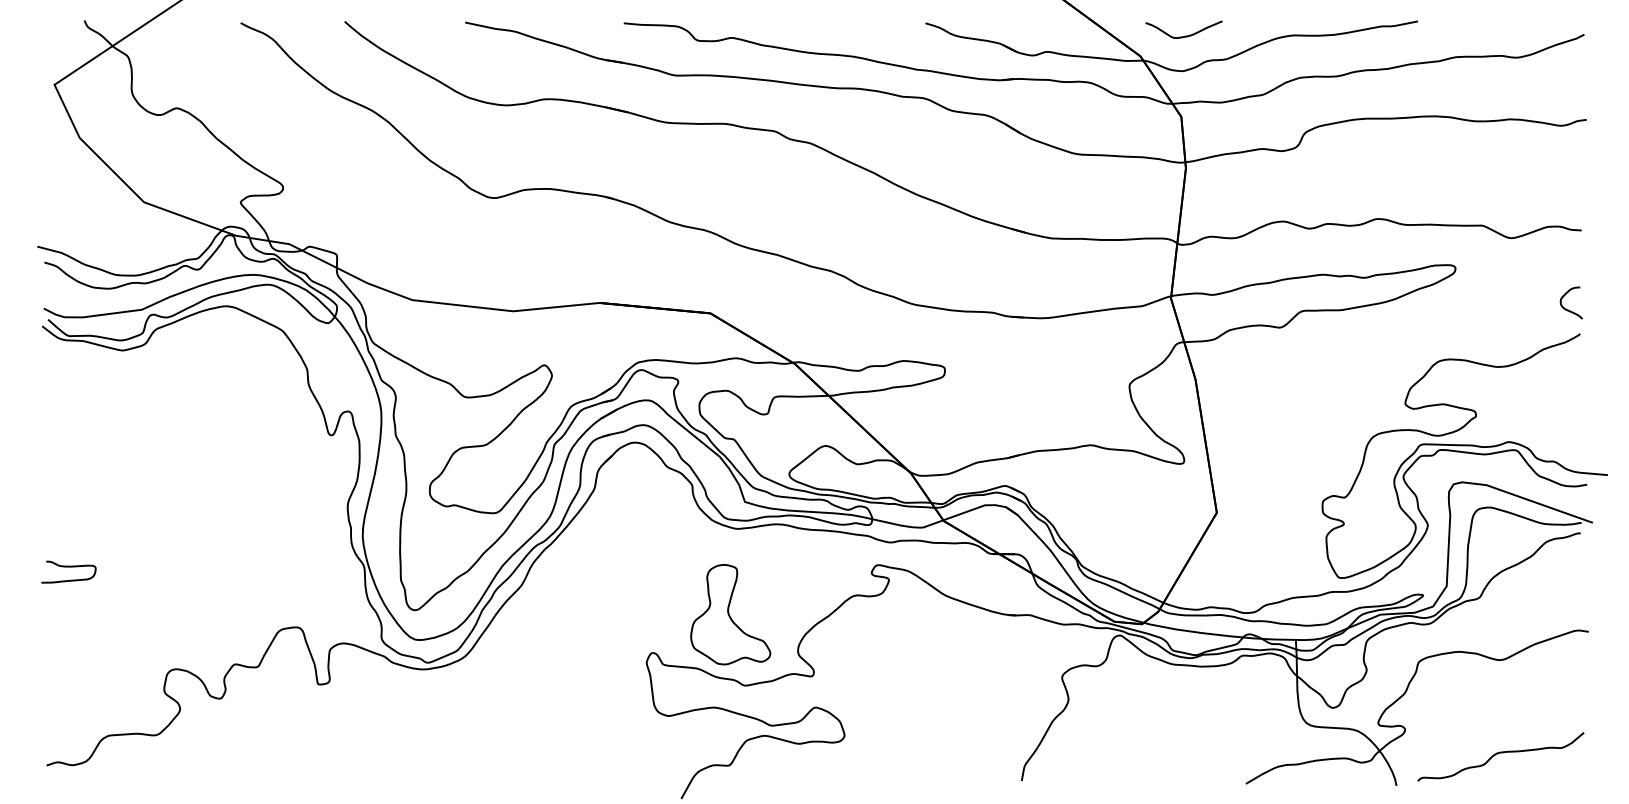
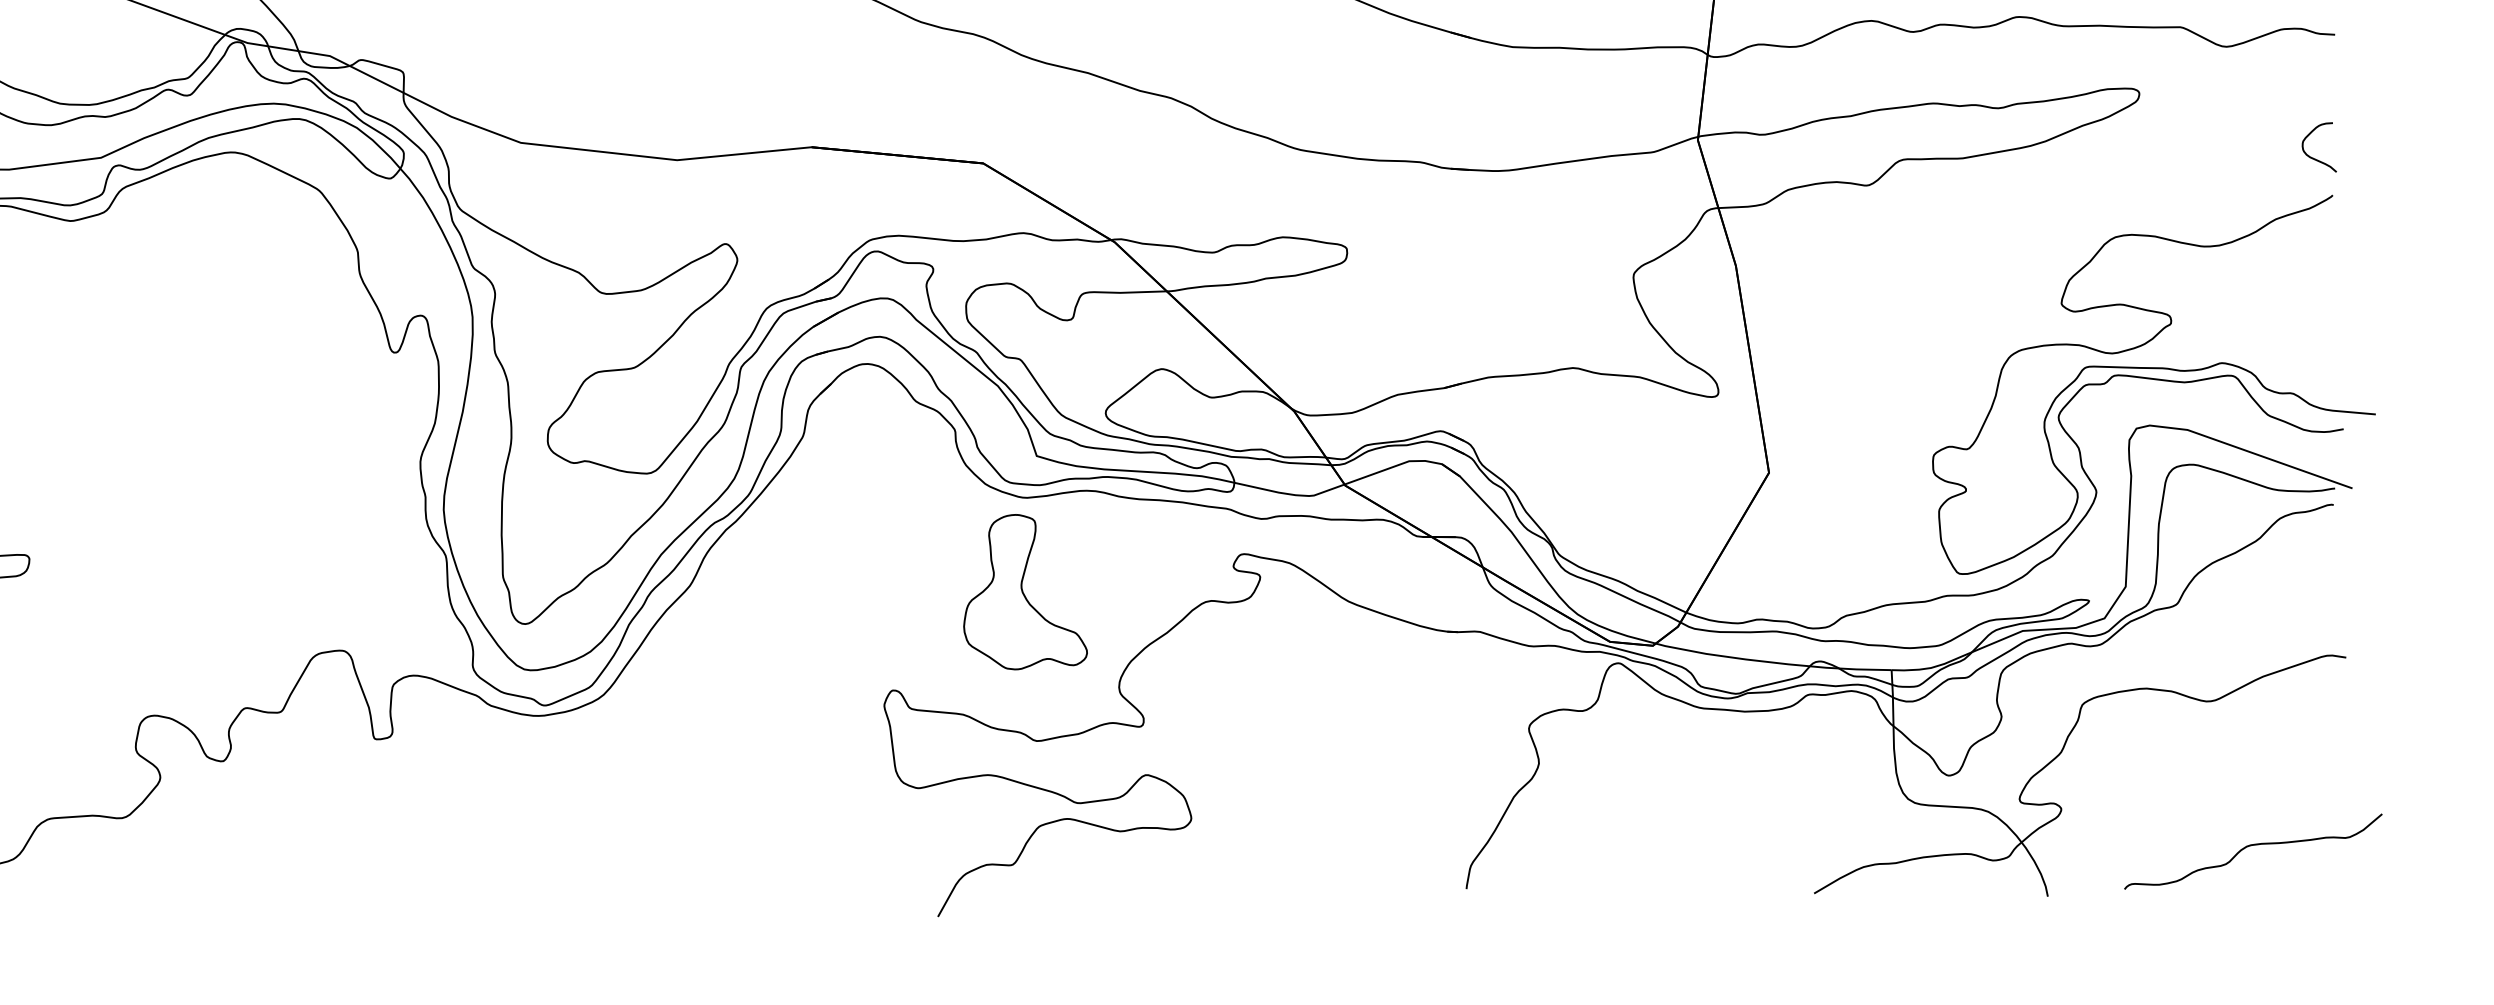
part: (730, 614) -> (1025, 591), moved
curve: (1500, 753) -> (2252, 846), moved

